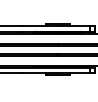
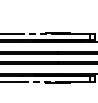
line: (40, 26) -> (40, 34), solid -> dashed
line: (40, 73) -> (40, 81), solid -> dashed

